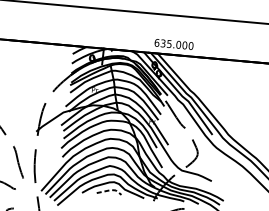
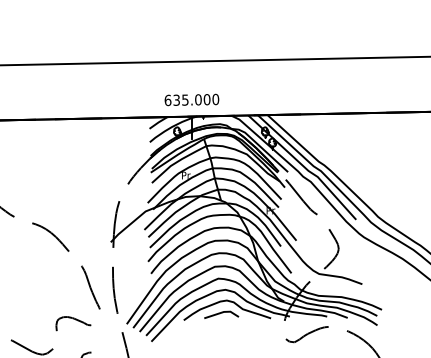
text: (173, 44) -> (191, 99), moved
line: (110, 190) -> (223, 312), dashed -> solid

